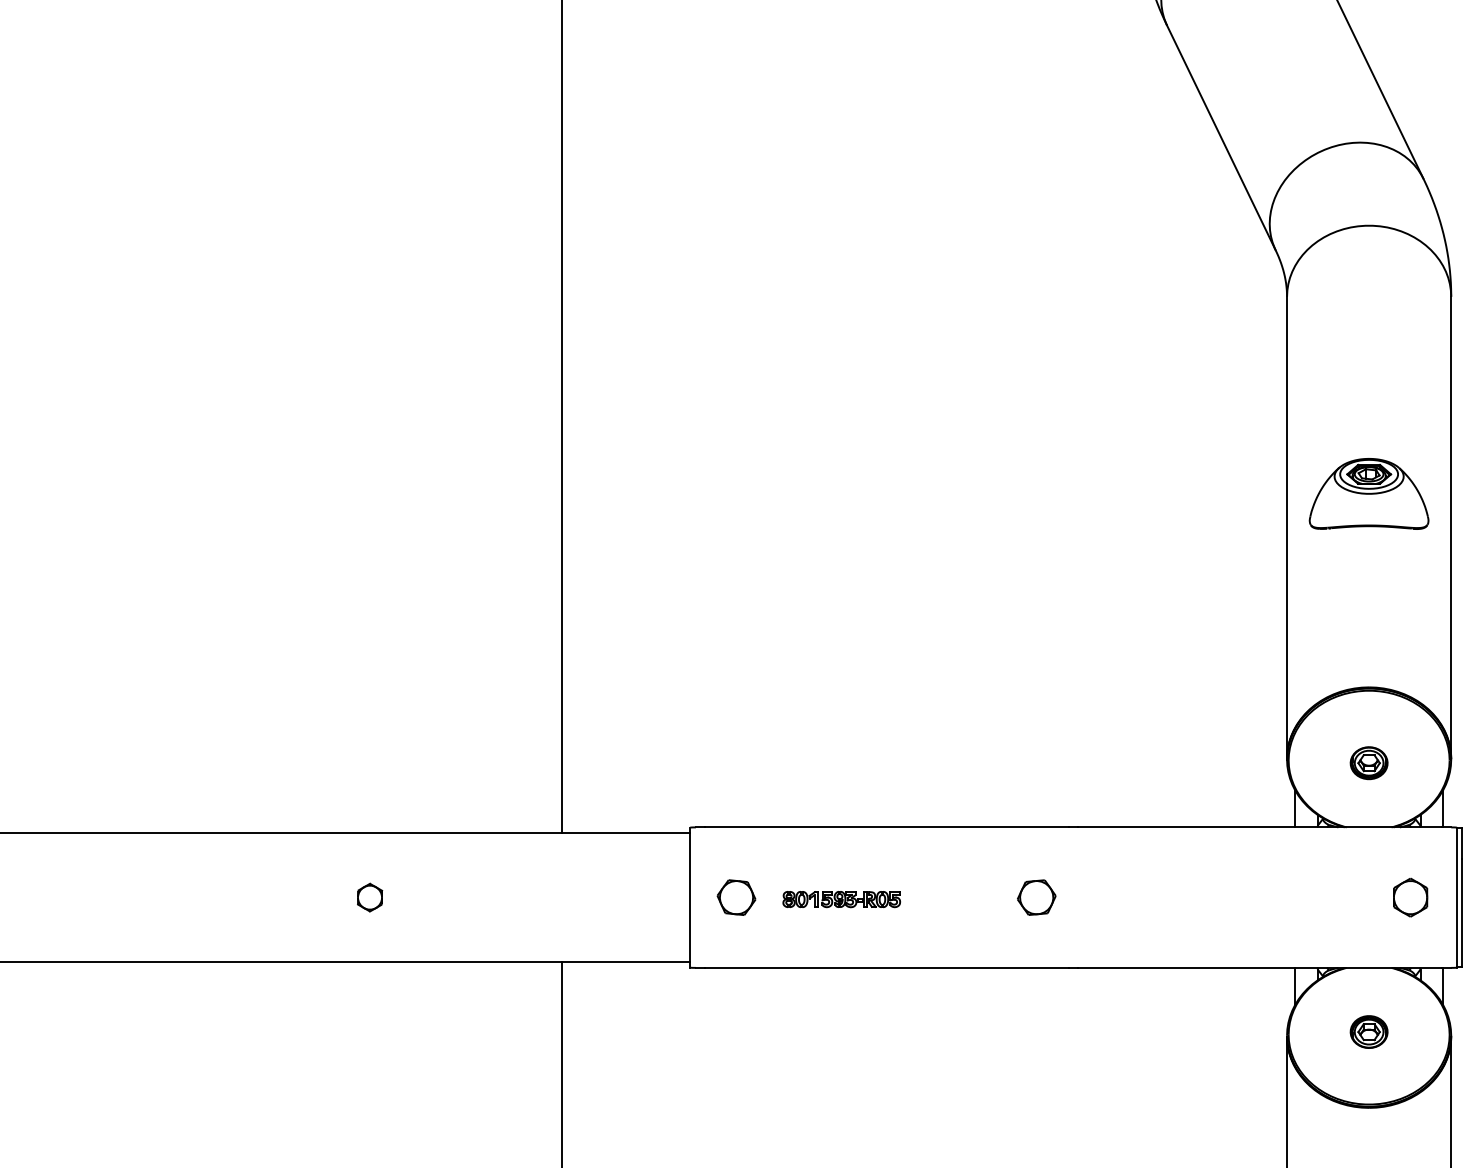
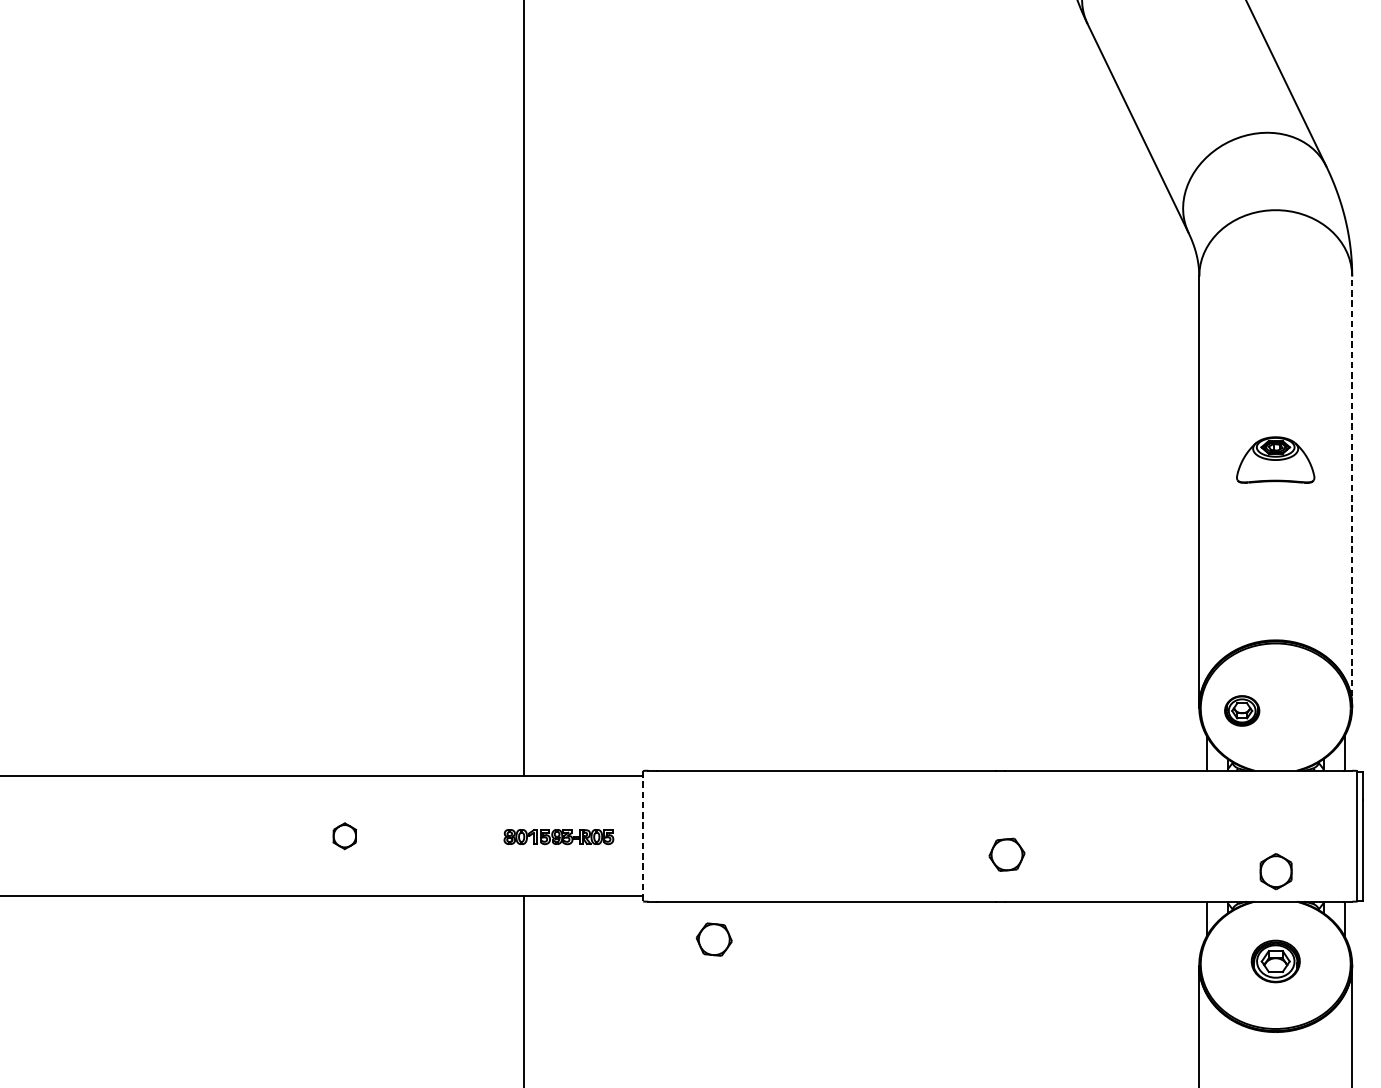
part: (1368, 493) -> (1275, 459), size x0.7
line: (1451, 527) -> (1352, 491), solid -> dashed
part: (1368, 763) -> (1241, 711), moved
line: (690, 897) -> (643, 836), solid -> dashed
part: (736, 897) -> (714, 939), moved
part: (1036, 897) -> (1006, 854), moved
part: (1410, 897) -> (1276, 871), moved
part: (841, 899) -> (558, 837), moved
part: (1368, 1031) -> (1275, 960), size x1.4

